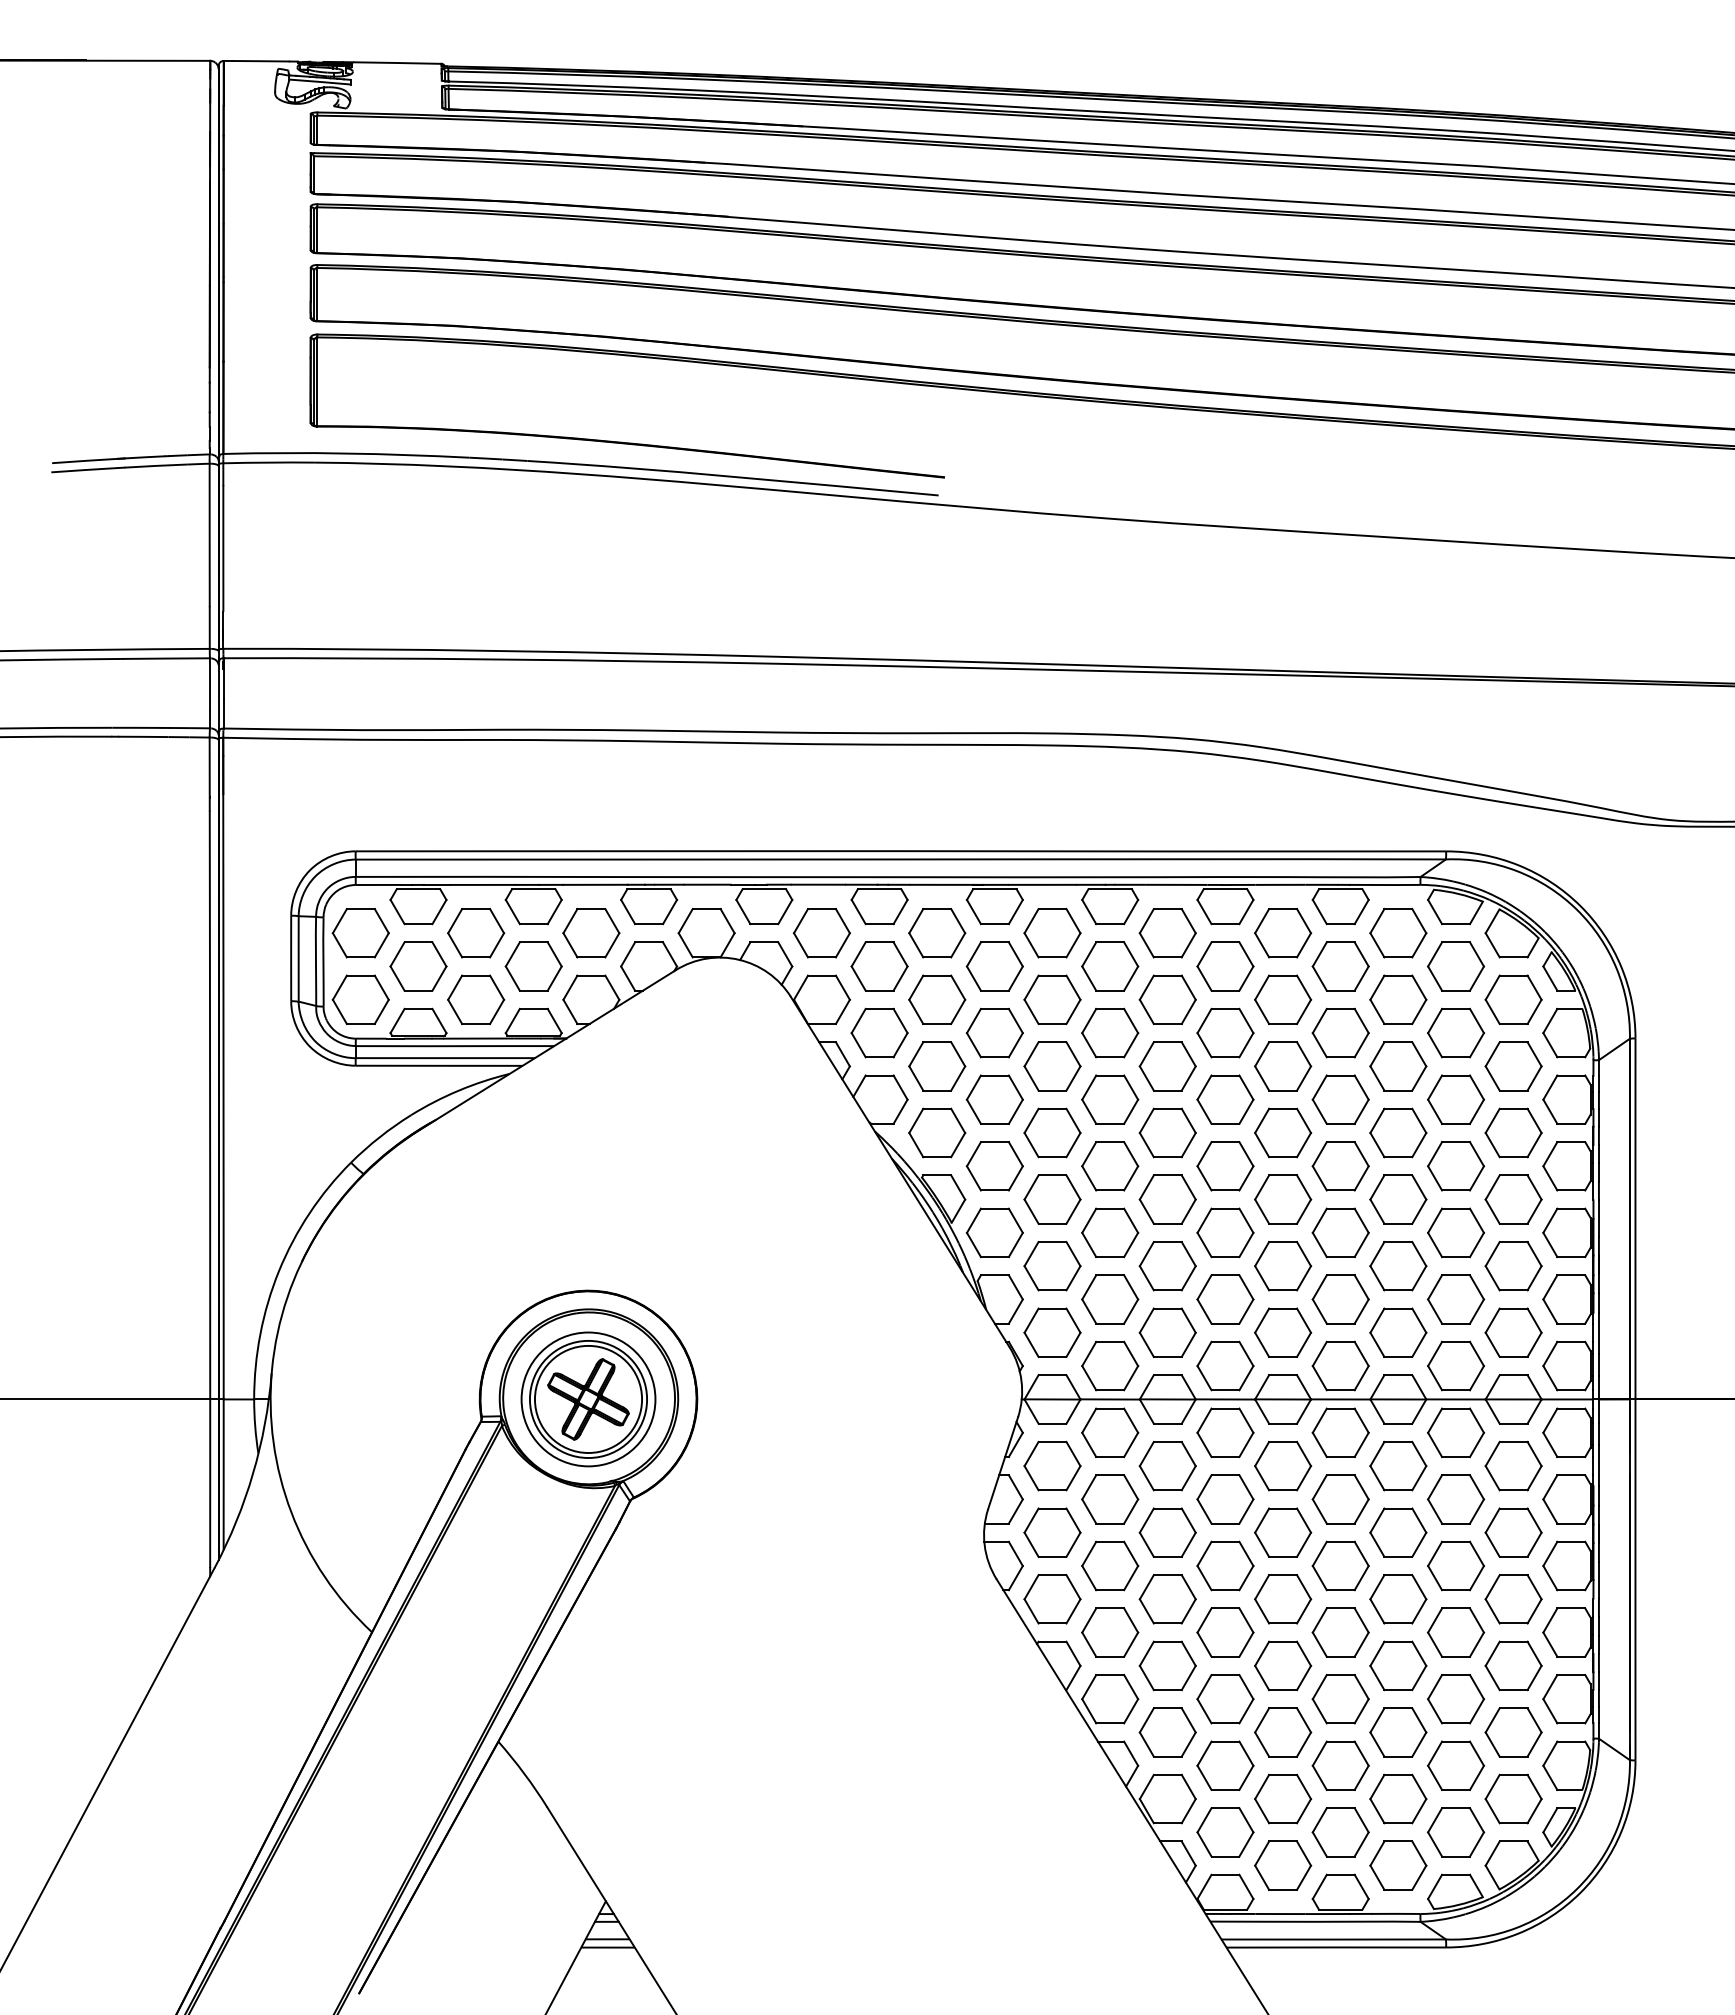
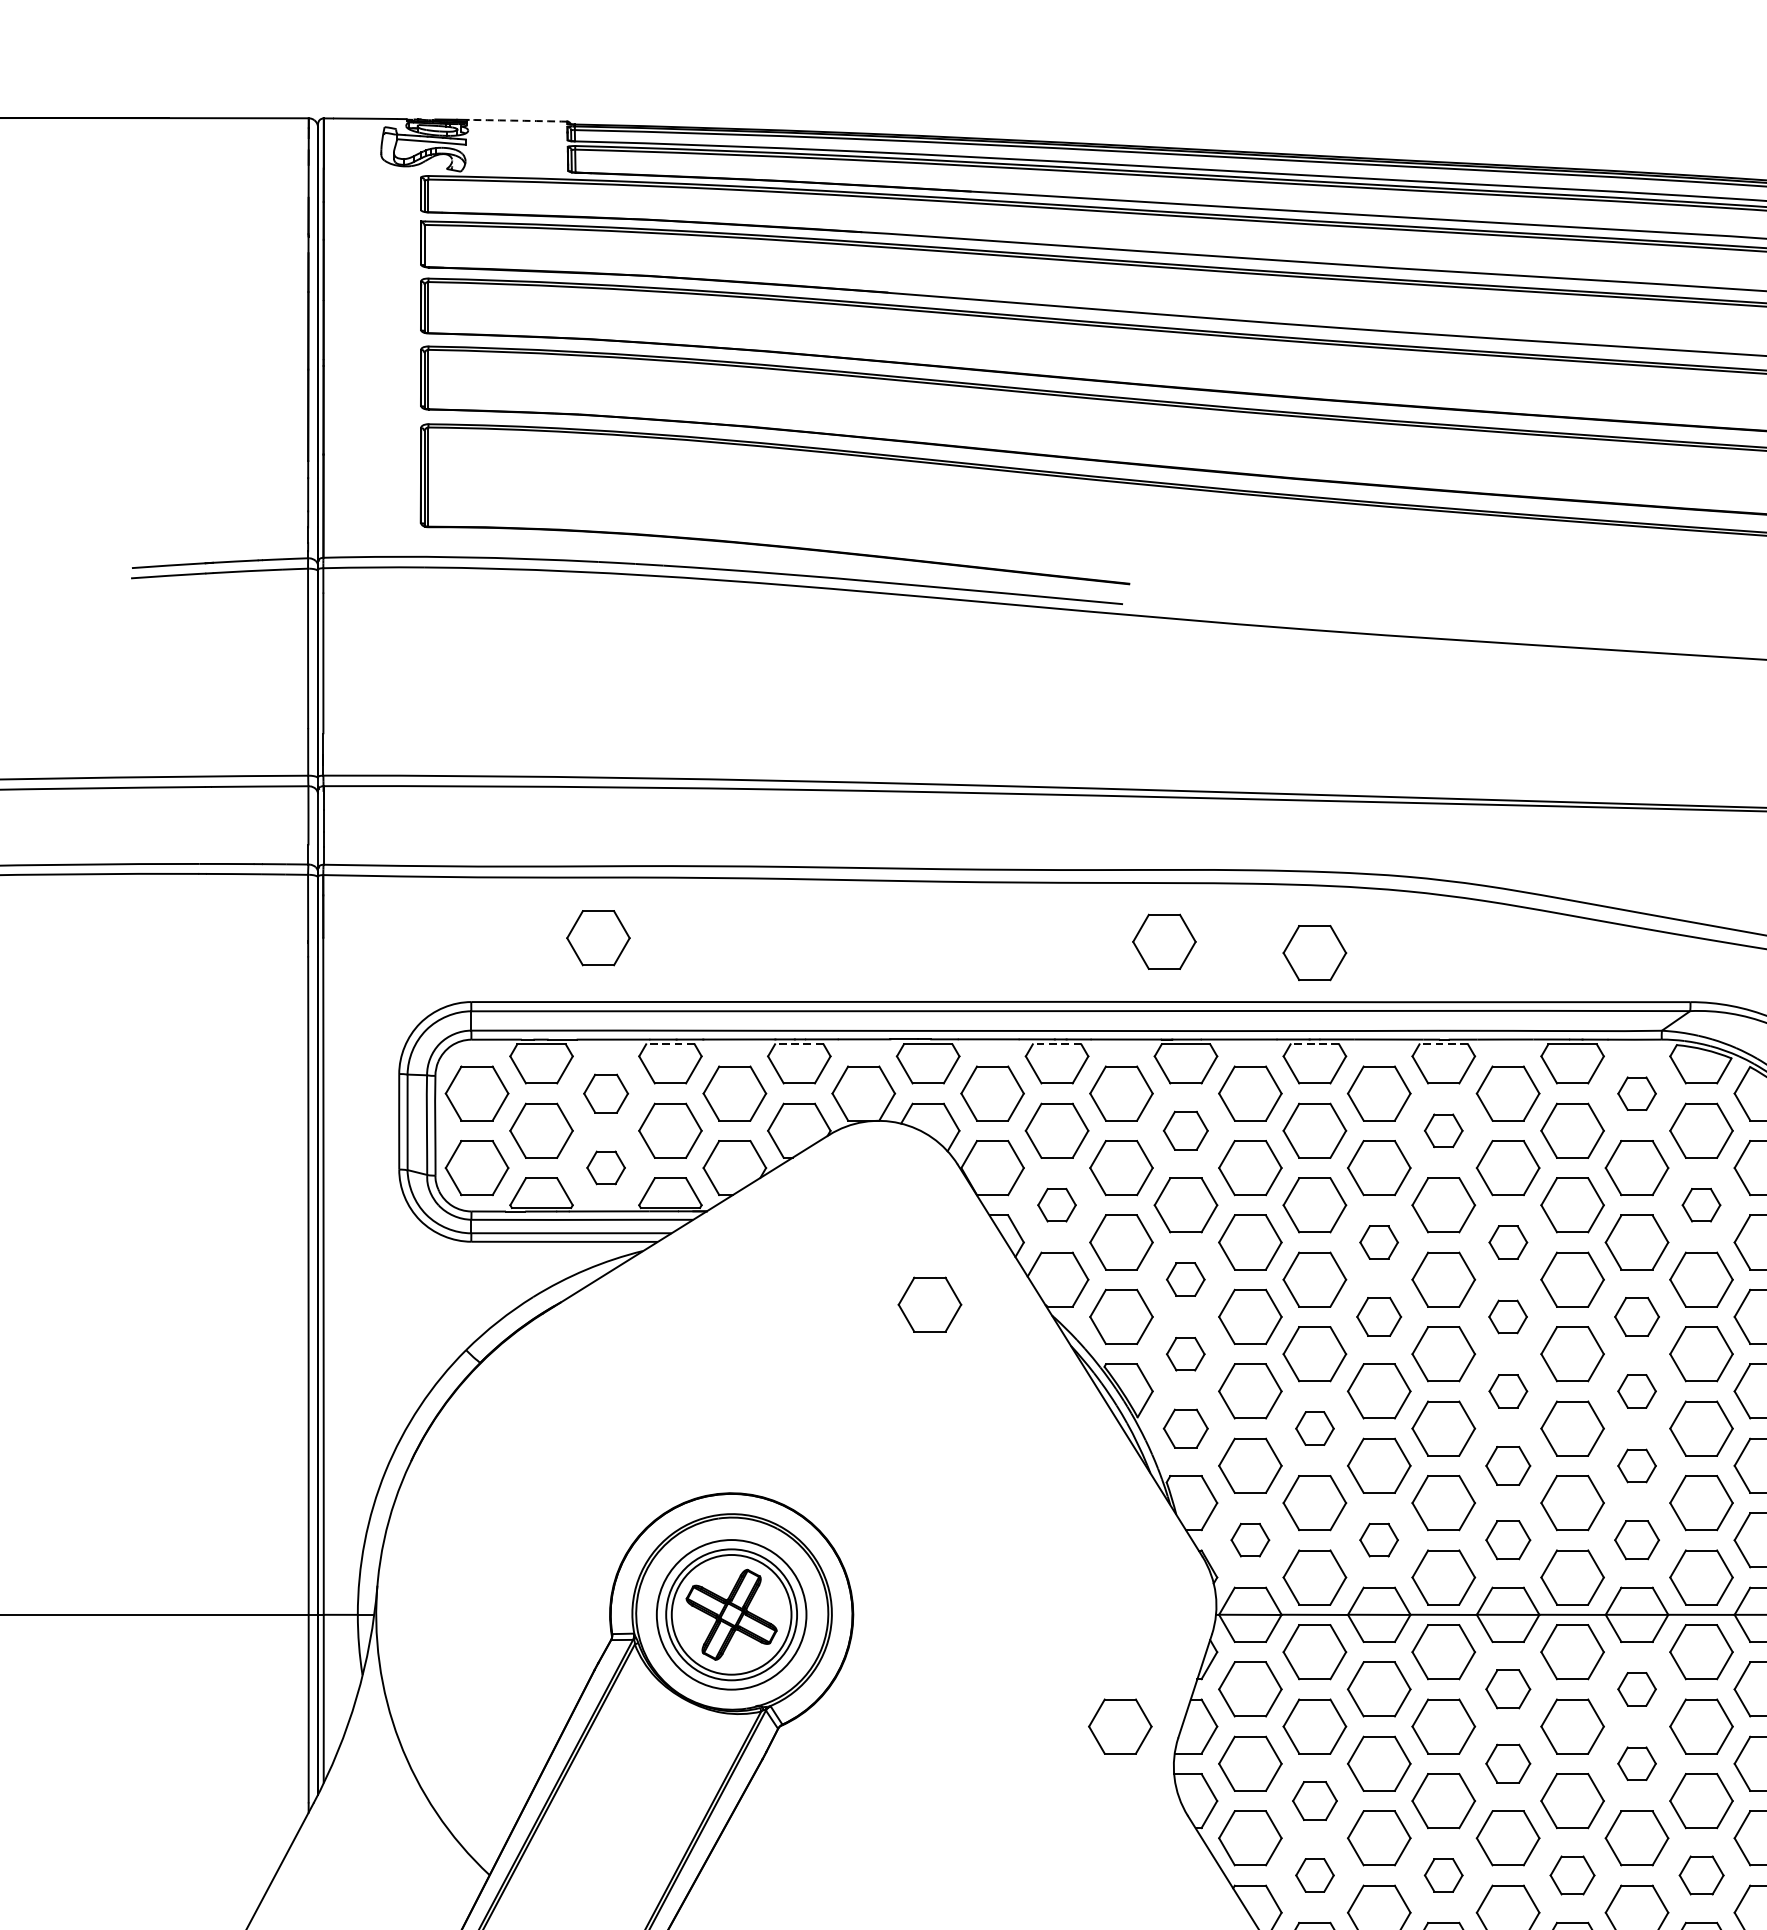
arc: (397, 63) -> (518, 121), solid -> dashed
part: (469, 794) -> (598, 938), added
part: (975, 797) -> (1164, 941), added
part: (1110, 807) -> (1315, 953), added
line: (533, 889) -> (670, 1044), solid -> dashed
line: (649, 889) -> (799, 1044), solid -> dashed
line: (879, 889) -> (1056, 1044), solid -> dashed
line: (1110, 889) -> (1315, 1044), solid -> dashed
line: (1225, 889) -> (1443, 1044), solid -> dashed
part: (476, 933) -> (606, 1093), size x0.7
part: (1398, 933) -> (1637, 1093), size x0.6
part: (994, 966) -> (1185, 1130), size x0.7
part: (1225, 966) -> (1443, 1130), size x0.6
part: (476, 999) -> (606, 1167), size x0.6
part: (879, 1032) -> (1056, 1204), size x0.6
part: (1455, 1032) -> (1700, 1204), size x0.6
part: (1167, 1066) -> (1378, 1242), size x0.6
part: (1283, 1066) -> (1508, 1242), size x0.6
part: (994, 1099) -> (1185, 1279), size x0.6
part: (765, 1121) -> (929, 1304), added
part: (1167, 1132) -> (1378, 1316), size x0.7
part: (1282, 1132) -> (1507, 1316), size x0.6
part: (1398, 1132) -> (1637, 1316), size x0.7
part: (994, 1166) -> (1185, 1354), size x0.6
part: (1283, 1199) -> (1508, 1391), size x0.6
part: (1398, 1199) -> (1637, 1391), size x0.6
part: (994, 1232) -> (1185, 1428), size x0.7
part: (1110, 1232) -> (1315, 1428), size x0.6
part: (1283, 1266) -> (1508, 1466), size x0.7
part: (1398, 1266) -> (1637, 1466), size x0.6
part: (1052, 1332) -> (1250, 1539), size x0.6
part: (1167, 1332) -> (1378, 1539), size x0.6
part: (1283, 1332) -> (1508, 1539), size x0.7
part: (1398, 1332) -> (1637, 1539), size x0.7
part: (1283, 1465) -> (1508, 1688), size x0.7
part: (1398, 1465) -> (1637, 1688), size x0.6
part: (936, 1499) -> (1120, 1726), added
part: (1283, 1532) -> (1508, 1763), size x0.7
part: (1398, 1532) -> (1637, 1763), size x0.6
part: (1110, 1565) -> (1315, 1800), size x0.7
part: (1110, 1632) -> (1315, 1875), size x0.6
part: (1225, 1632) -> (1443, 1875), size x0.6
part: (1340, 1632) -> (1572, 1875), size x0.7
part: (1456, 1632) -> (1702, 1875), size x0.7

